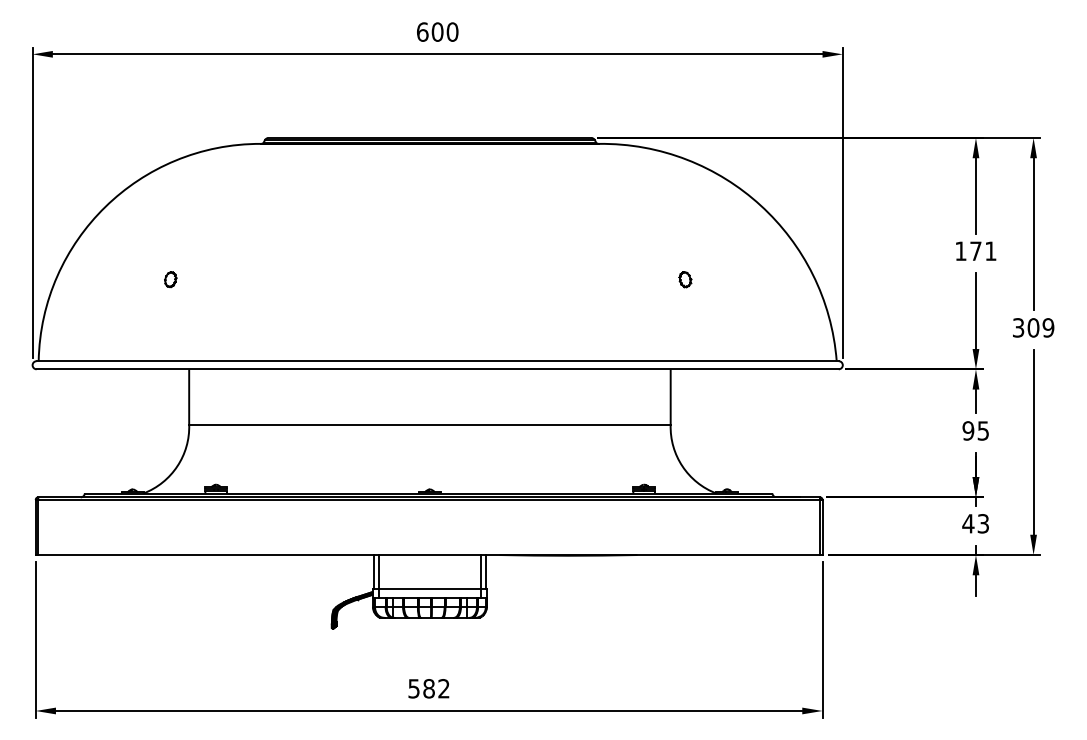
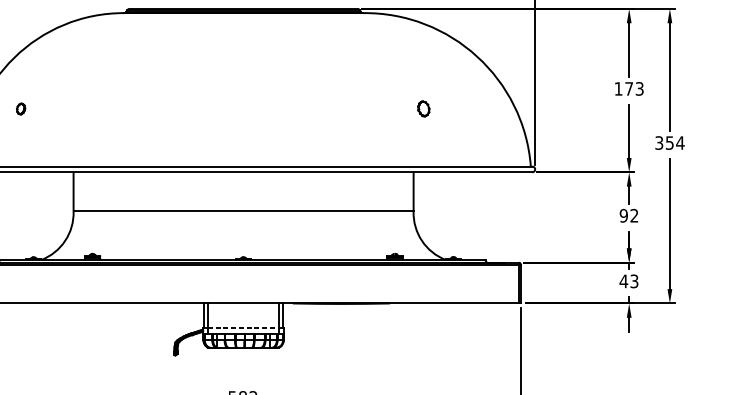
text: (990, 251) -> (639, 89), 171 -> 173
part: (170, 279) -> (20, 108), moved
part: (685, 279) -> (424, 108), size x1.4
text: (1040, 327) -> (674, 142), 309 -> 354
text: (982, 430) -> (633, 215), 95 -> 92
line: (429, 589) -> (243, 327), solid -> dashed

